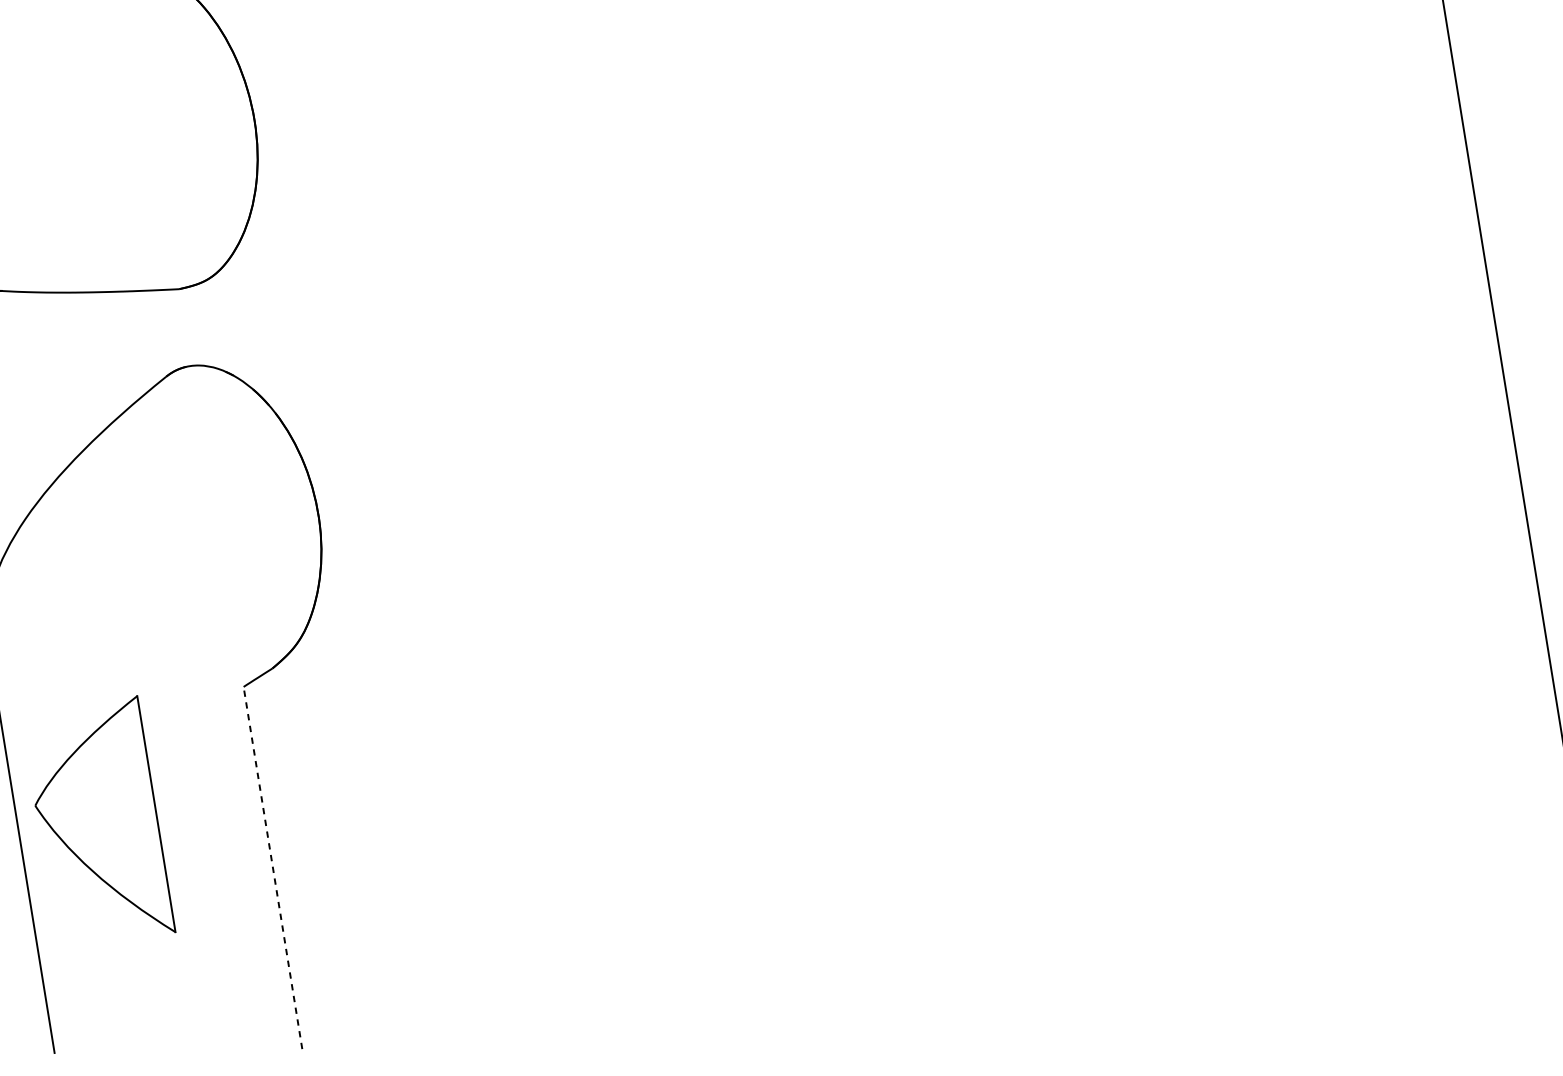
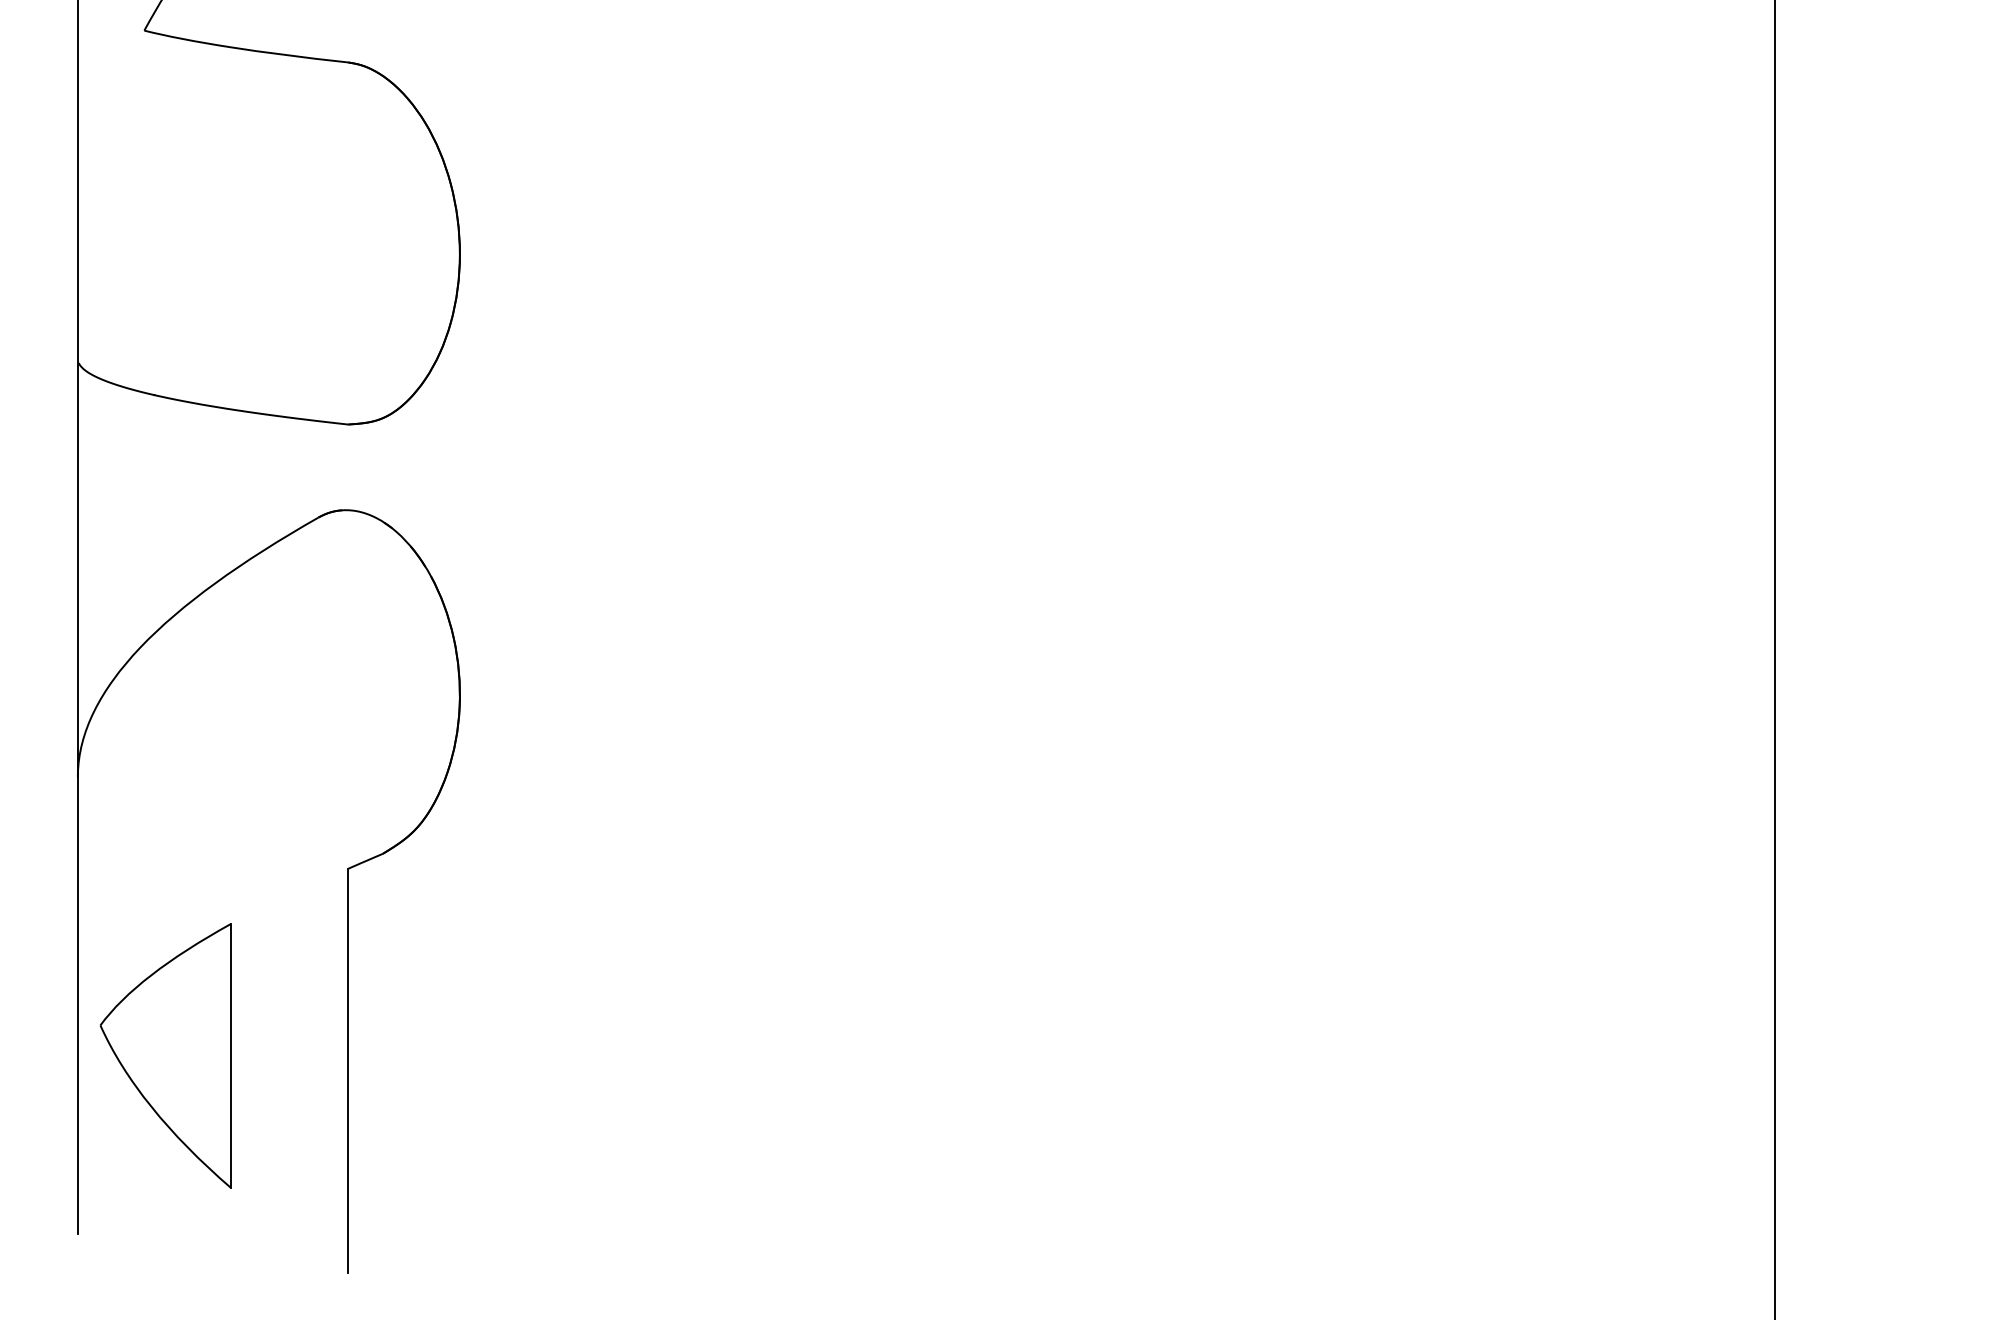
part: (97, 823) -> (165, 1055), moved
line: (273, 867) -> (348, 1070), dashed -> solid

